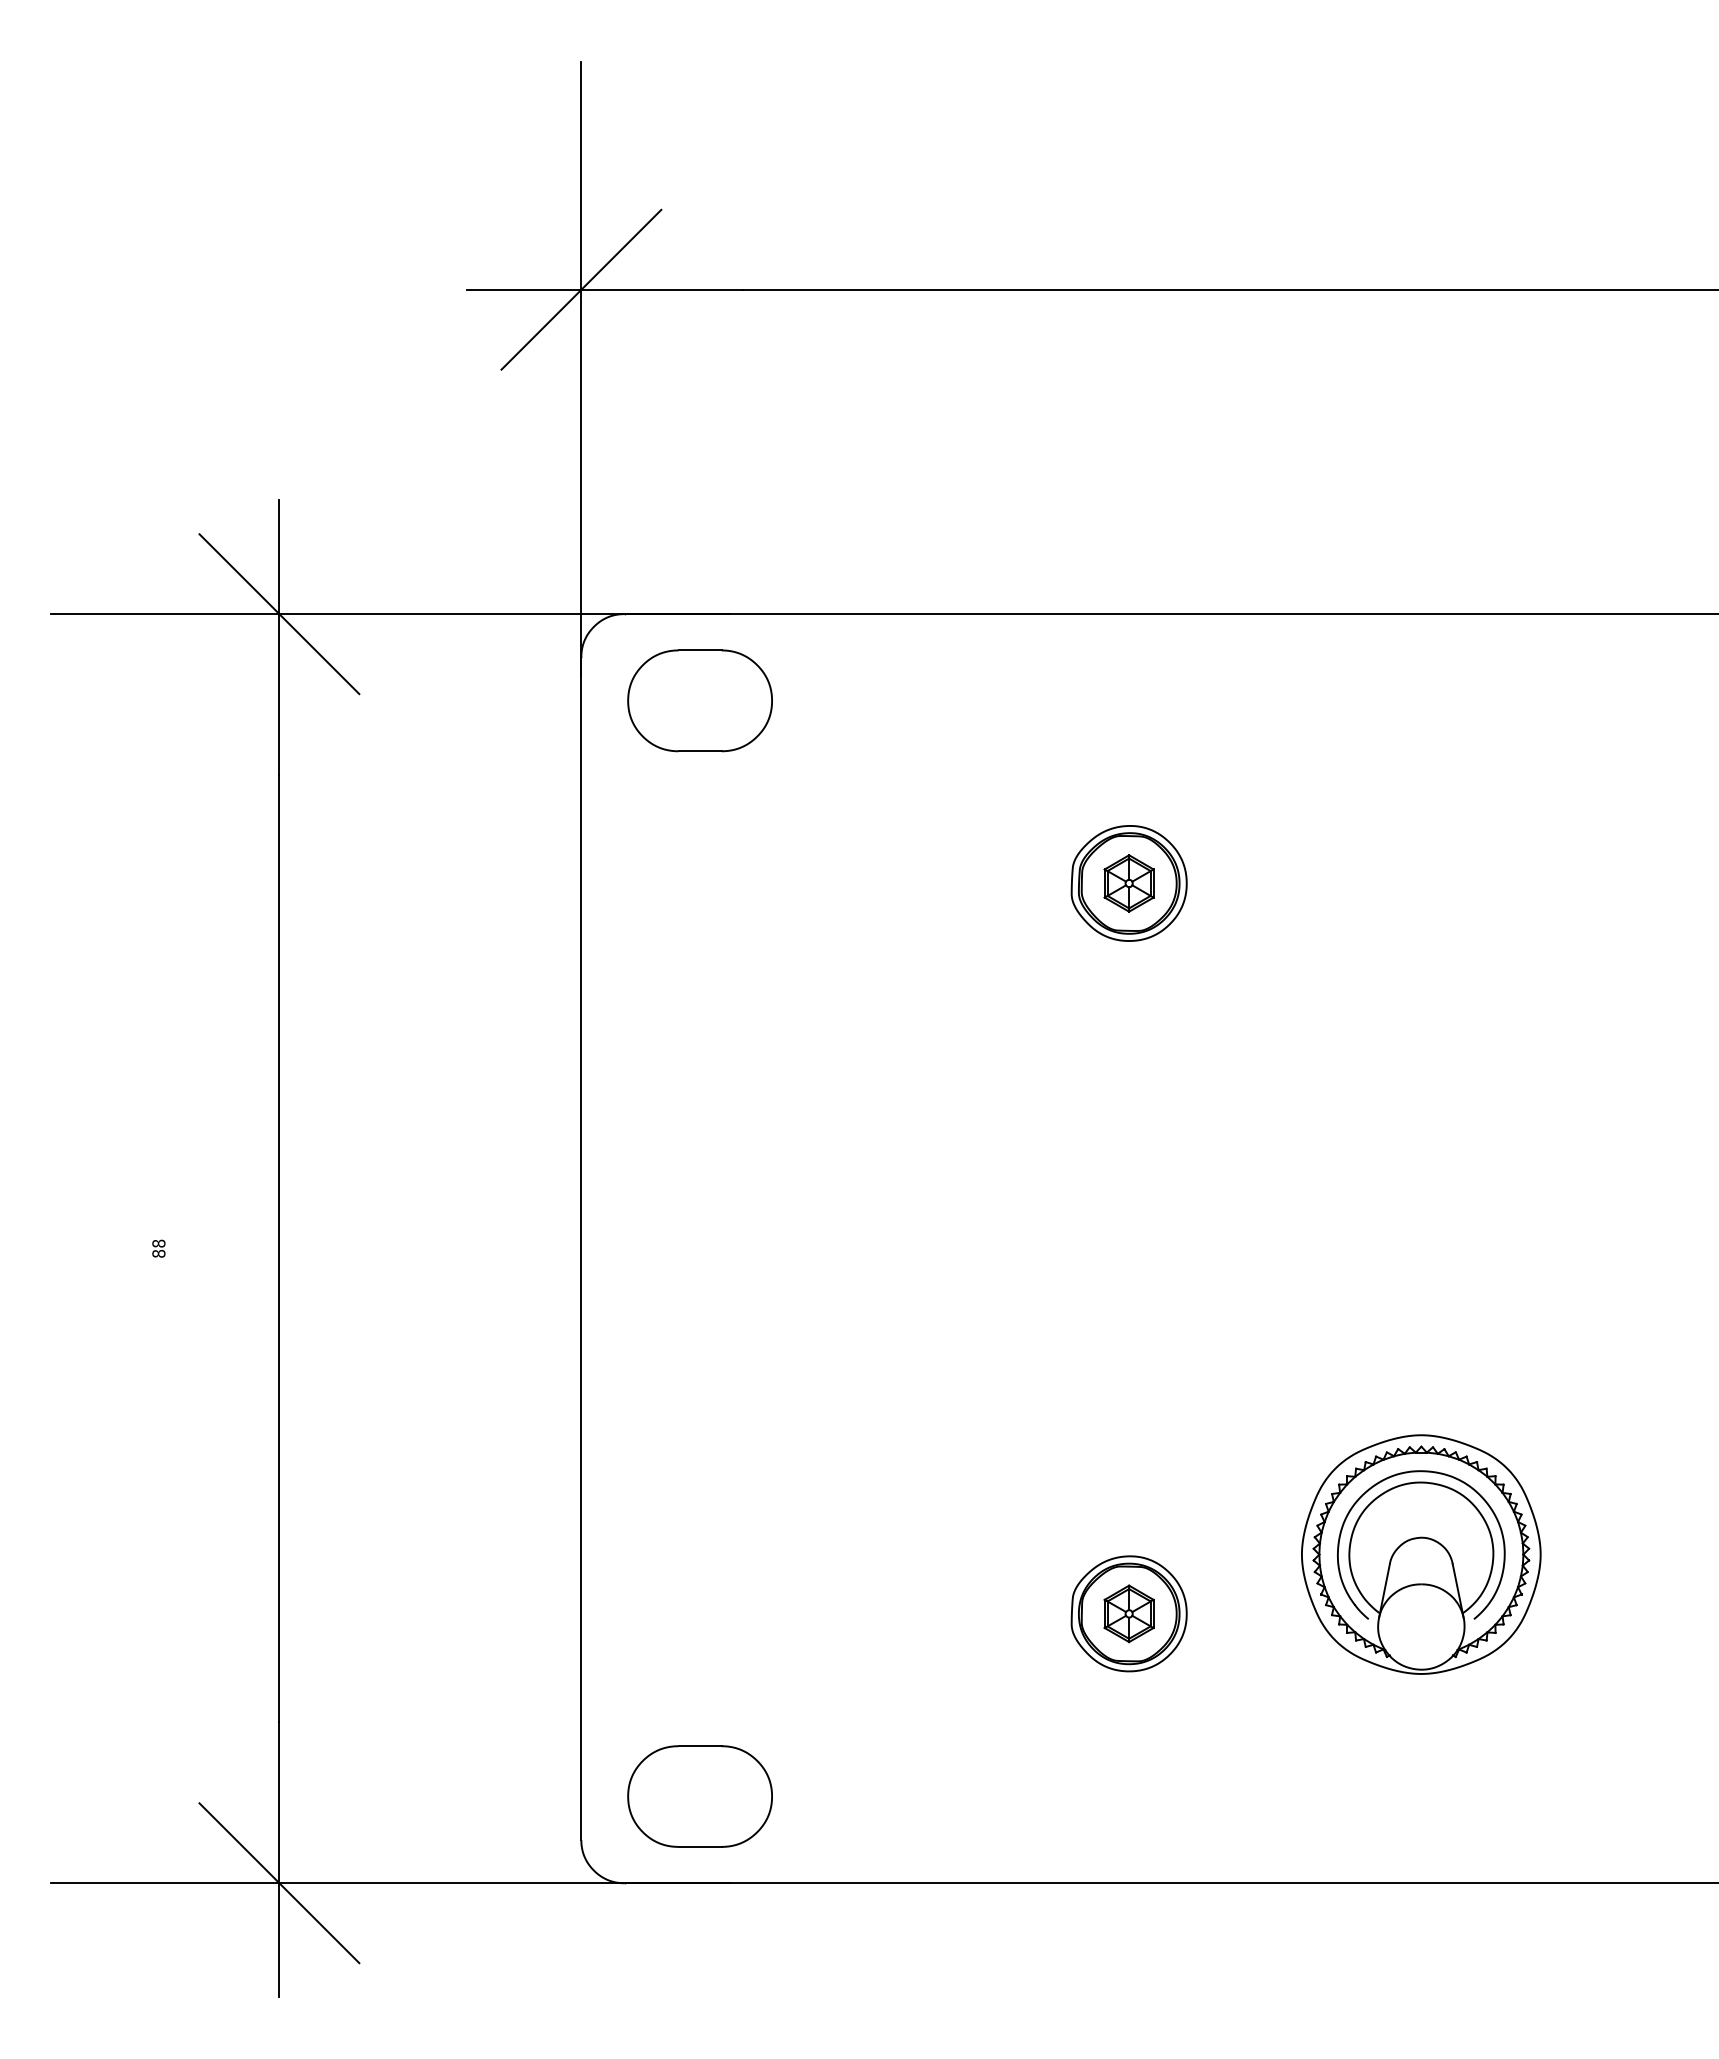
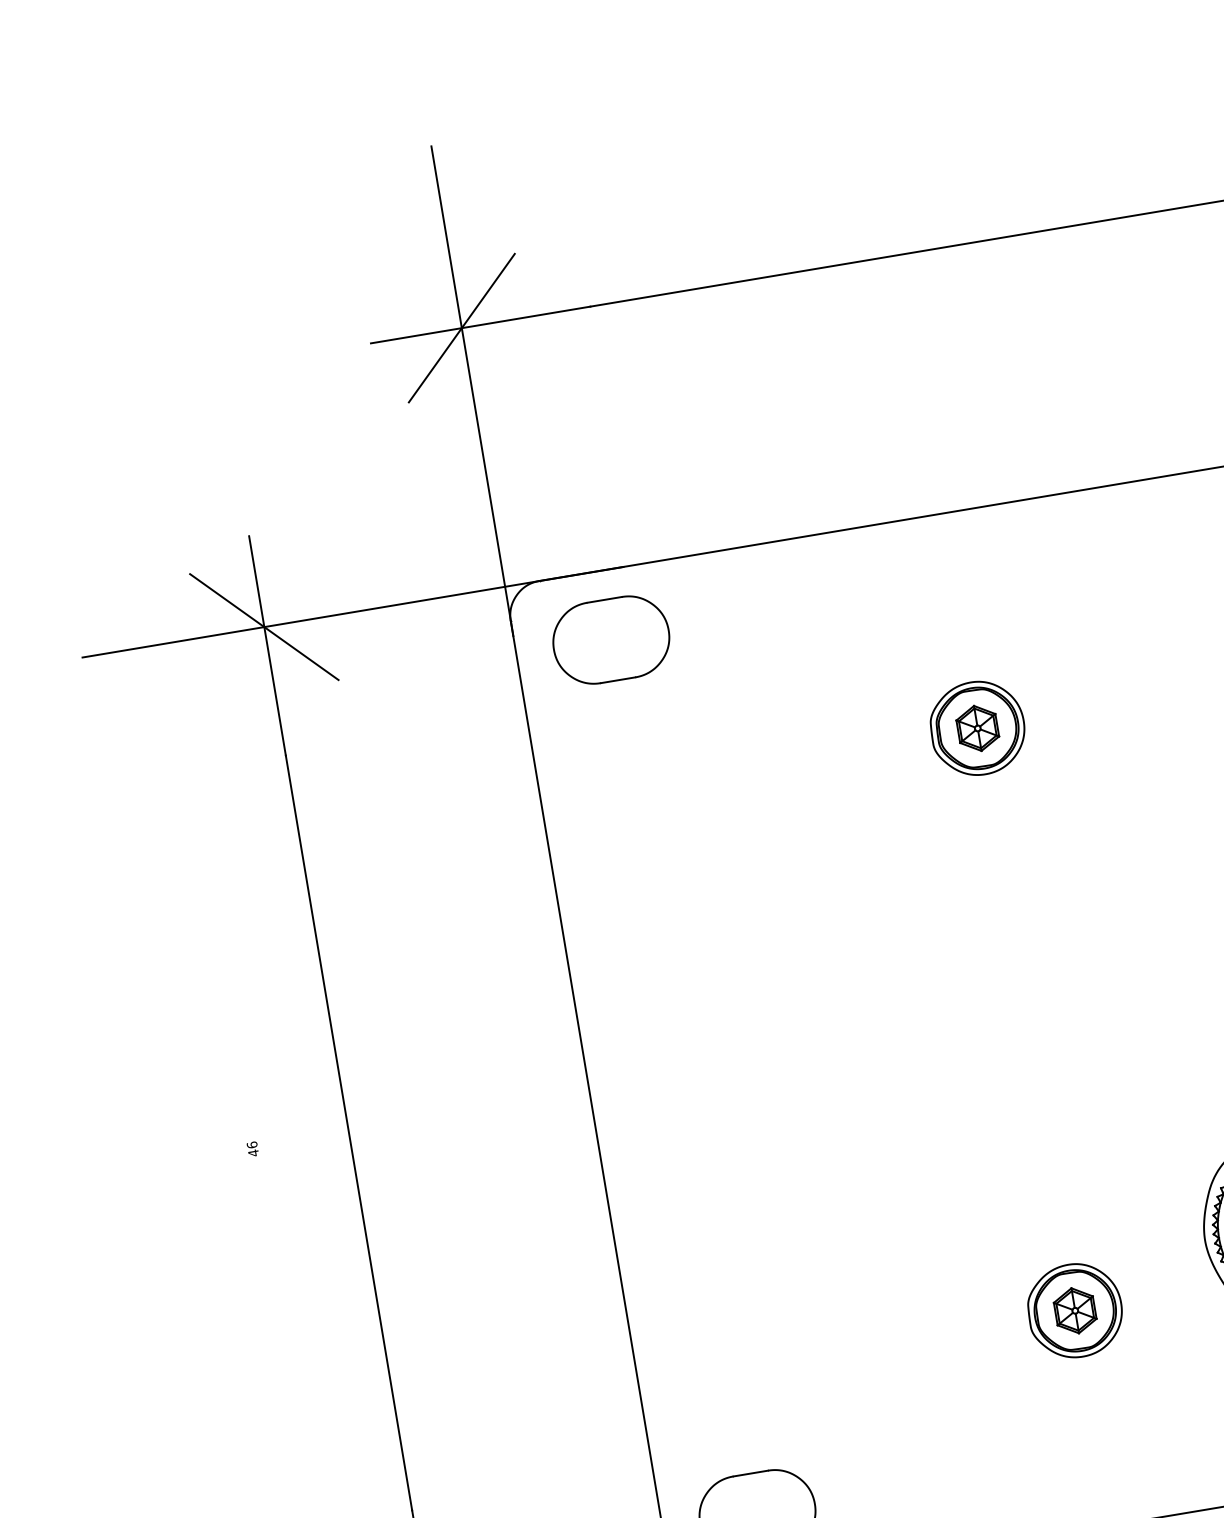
text: (158, 1248) -> (252, 1148), 88 -> 46

